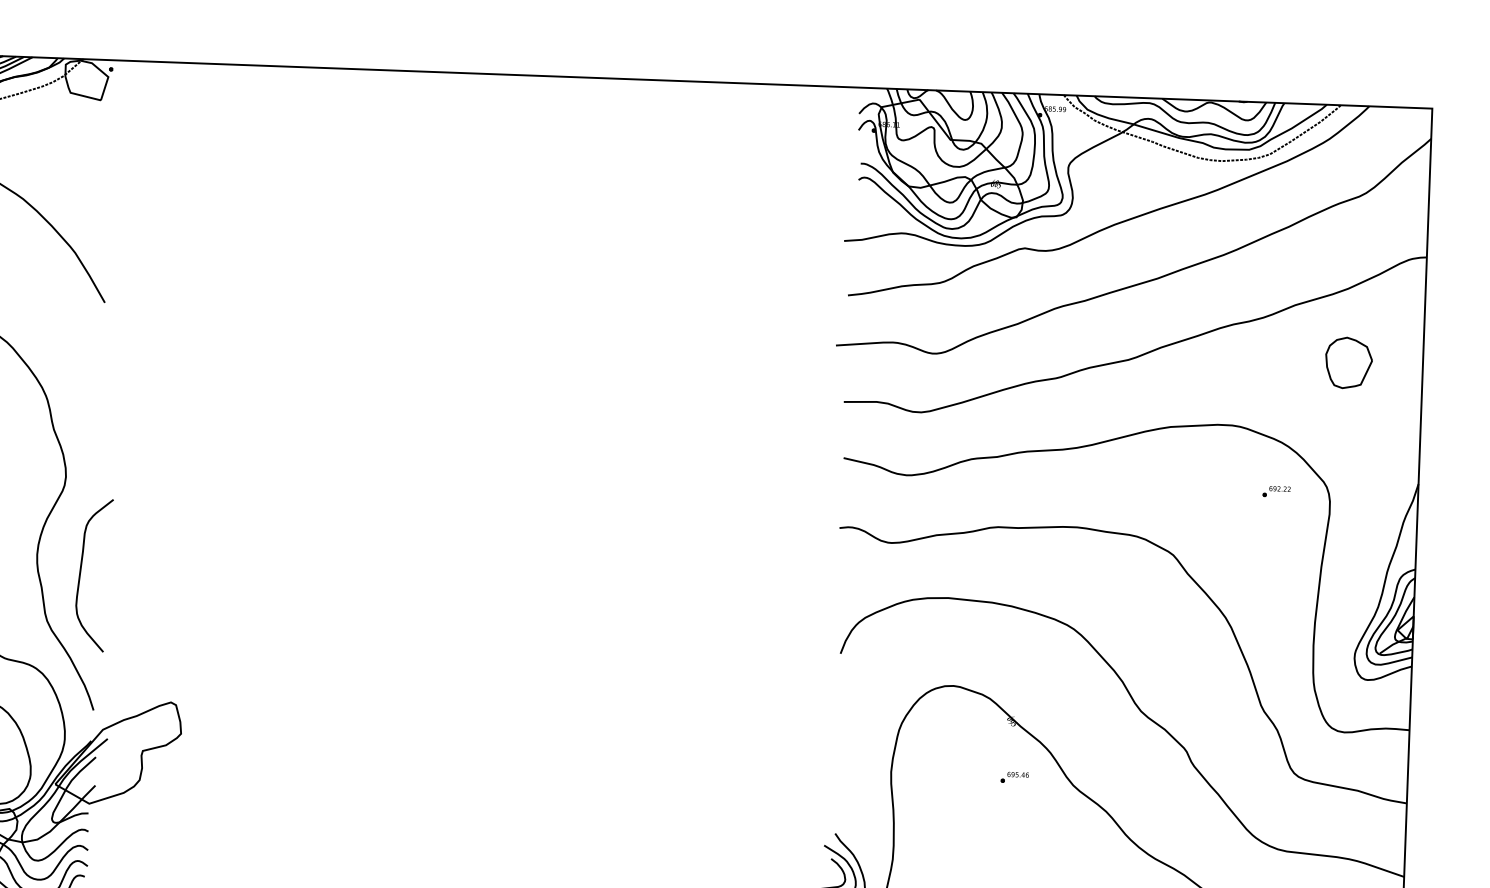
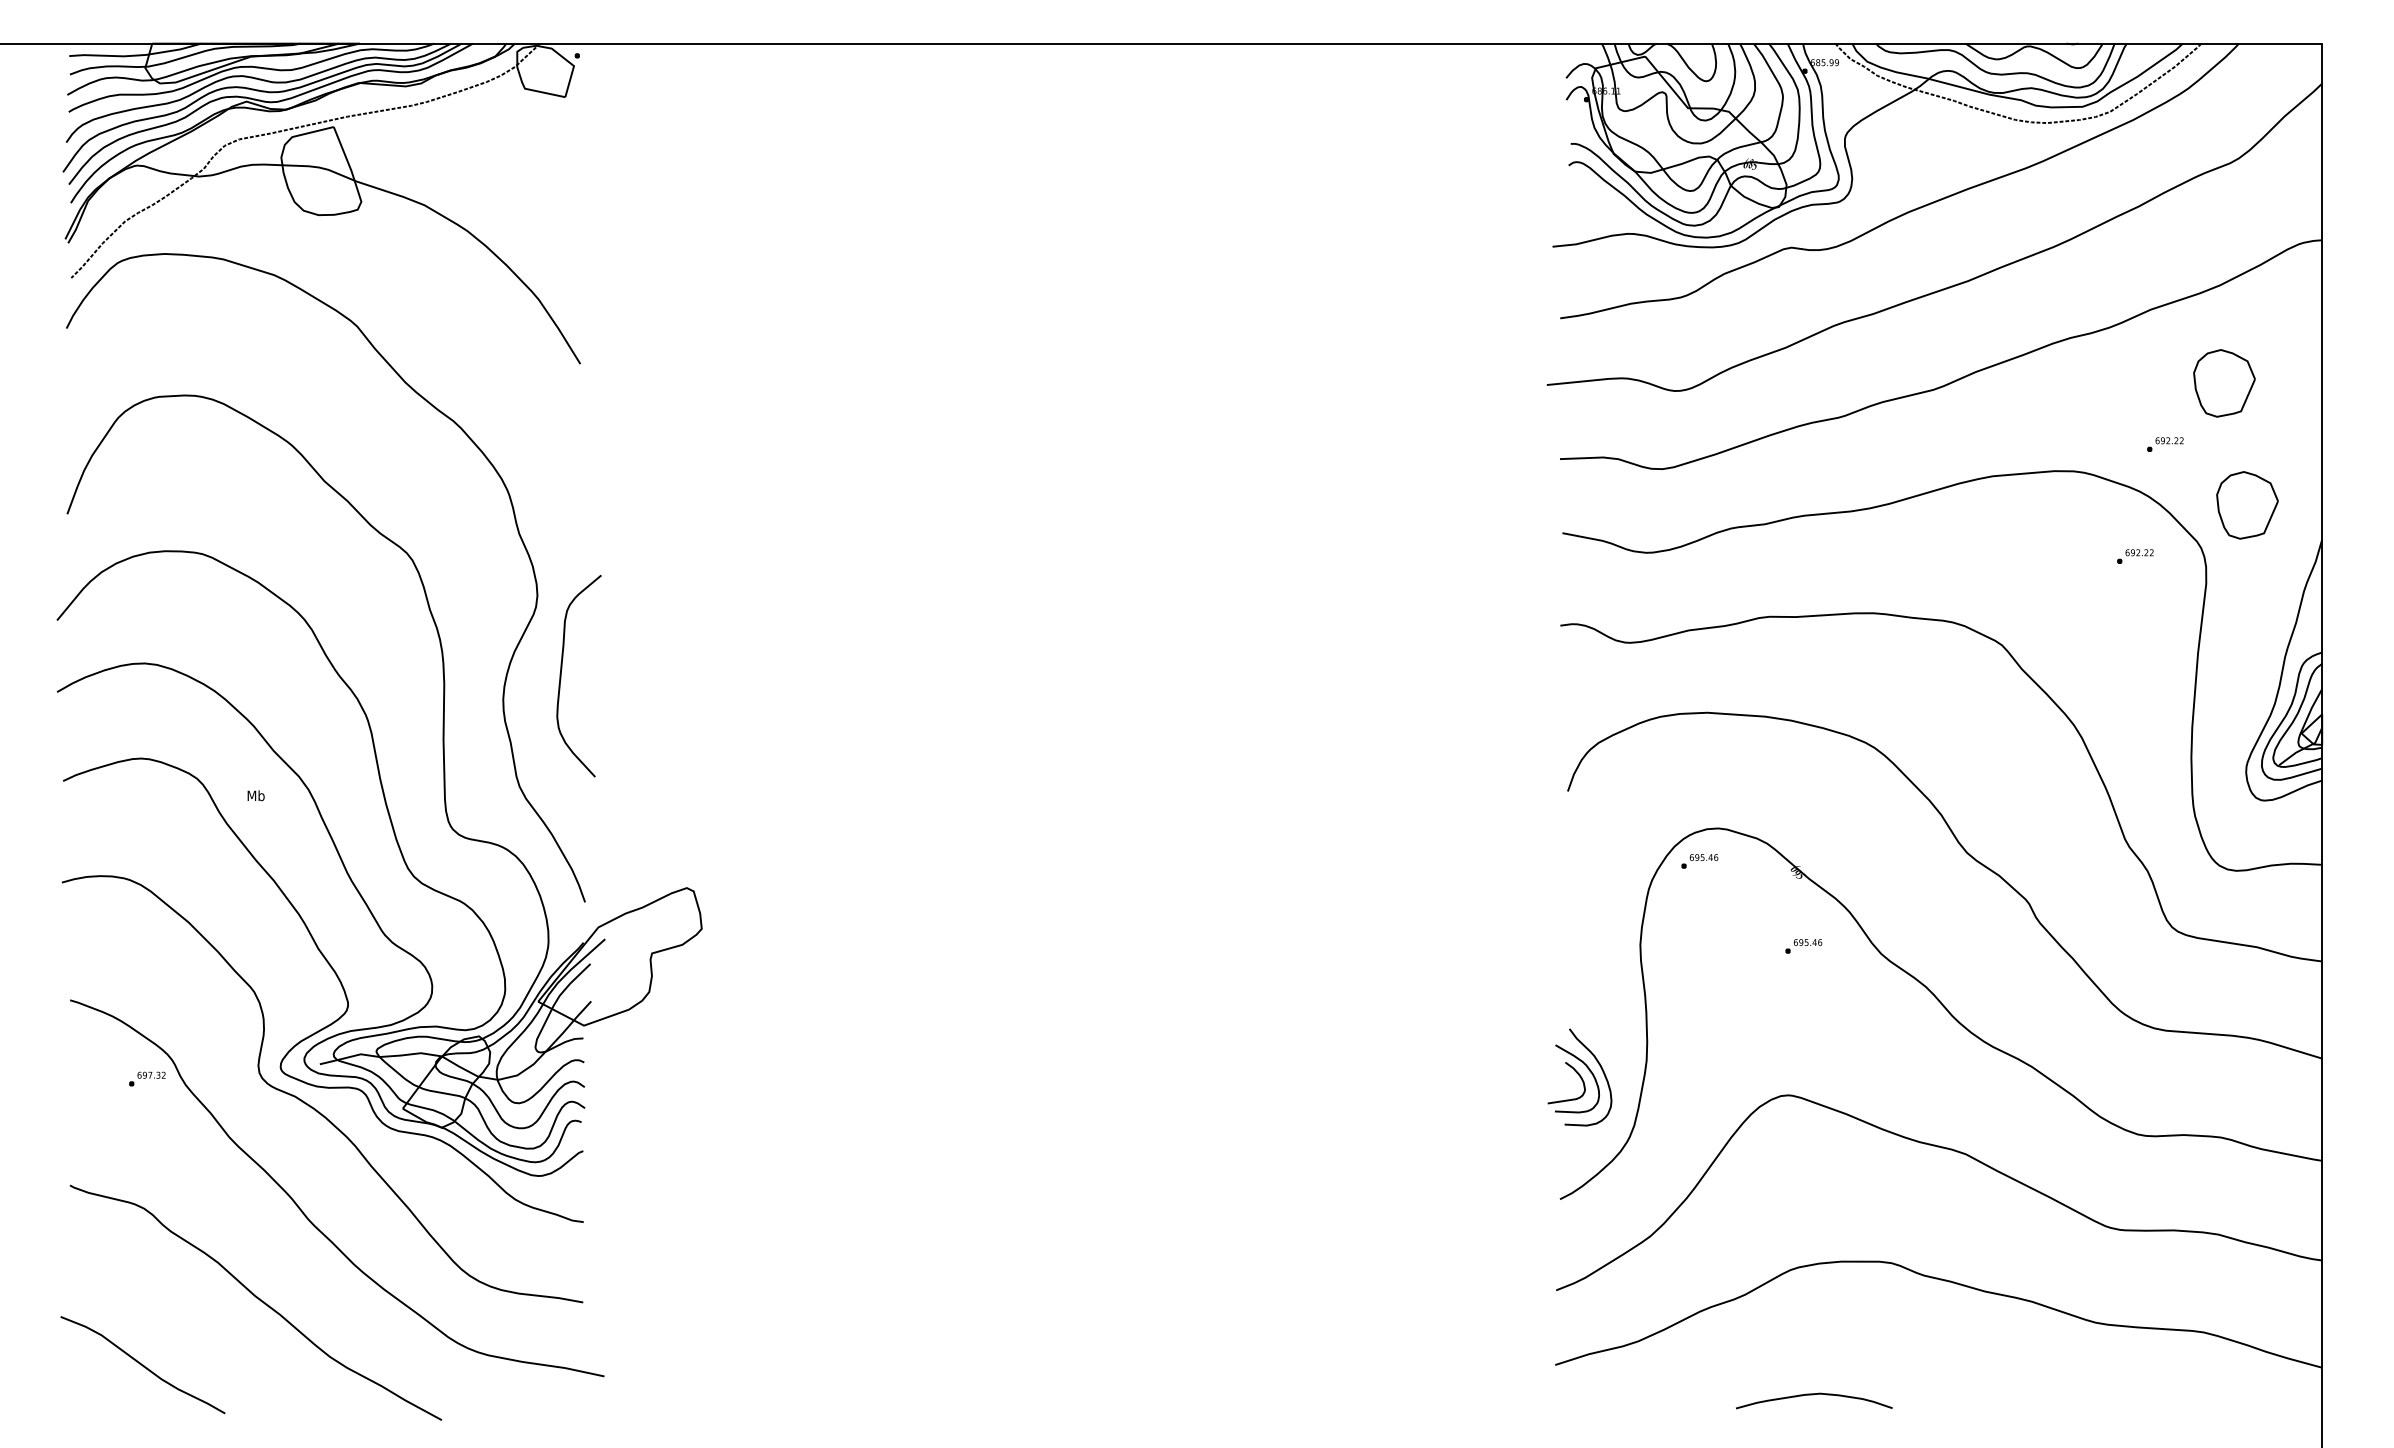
part: (1302, 407) -> (2165, 444), added
part: (1362, 456) -> (2247, 505), added
curve: (80, 574) -> (561, 675), moved
part: (938, 710) -> (1699, 861), added

